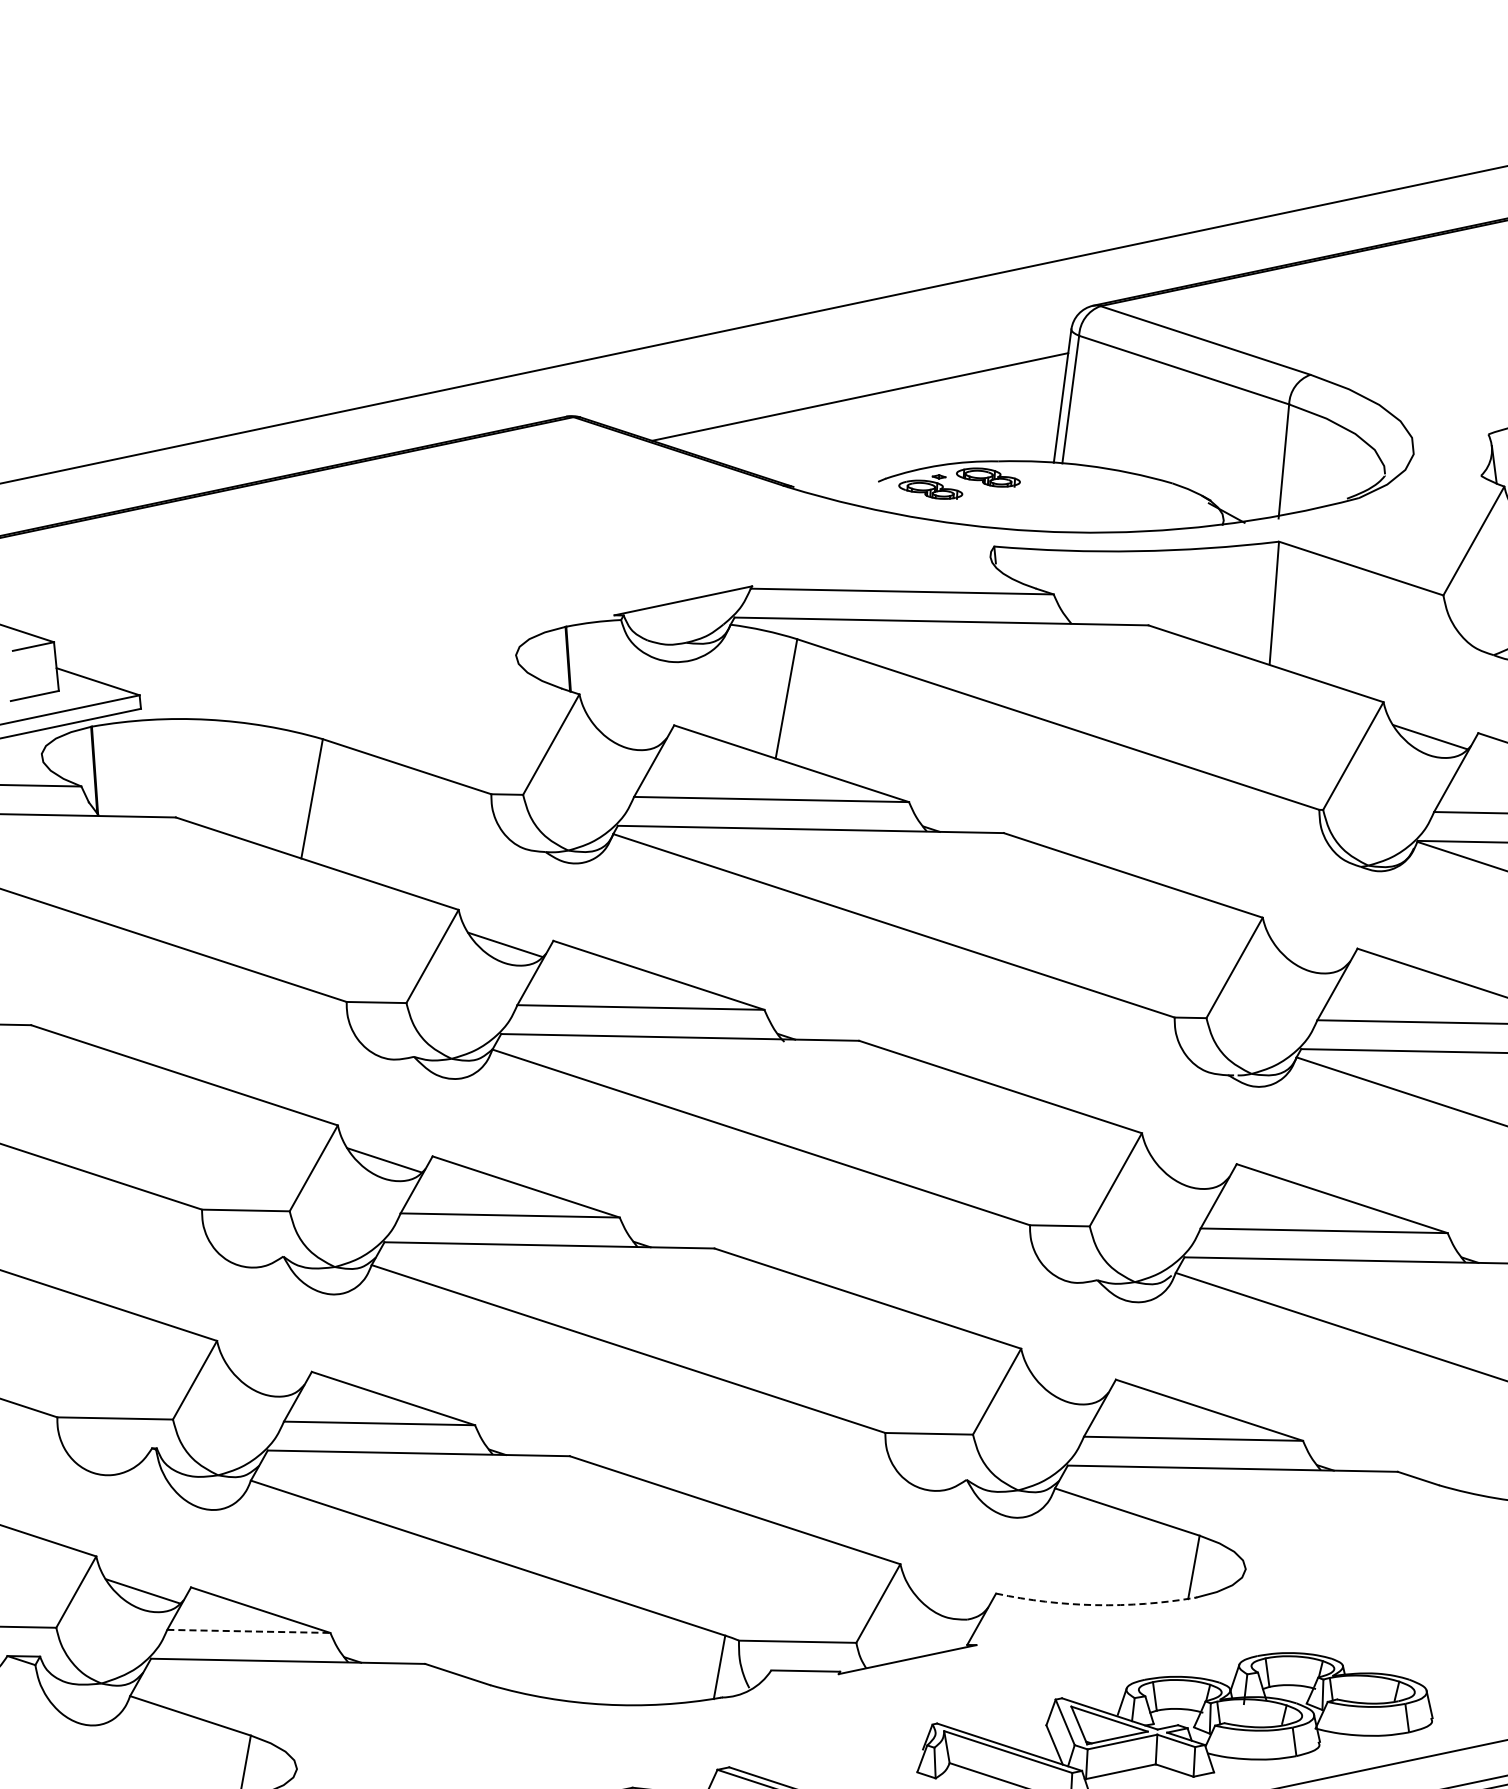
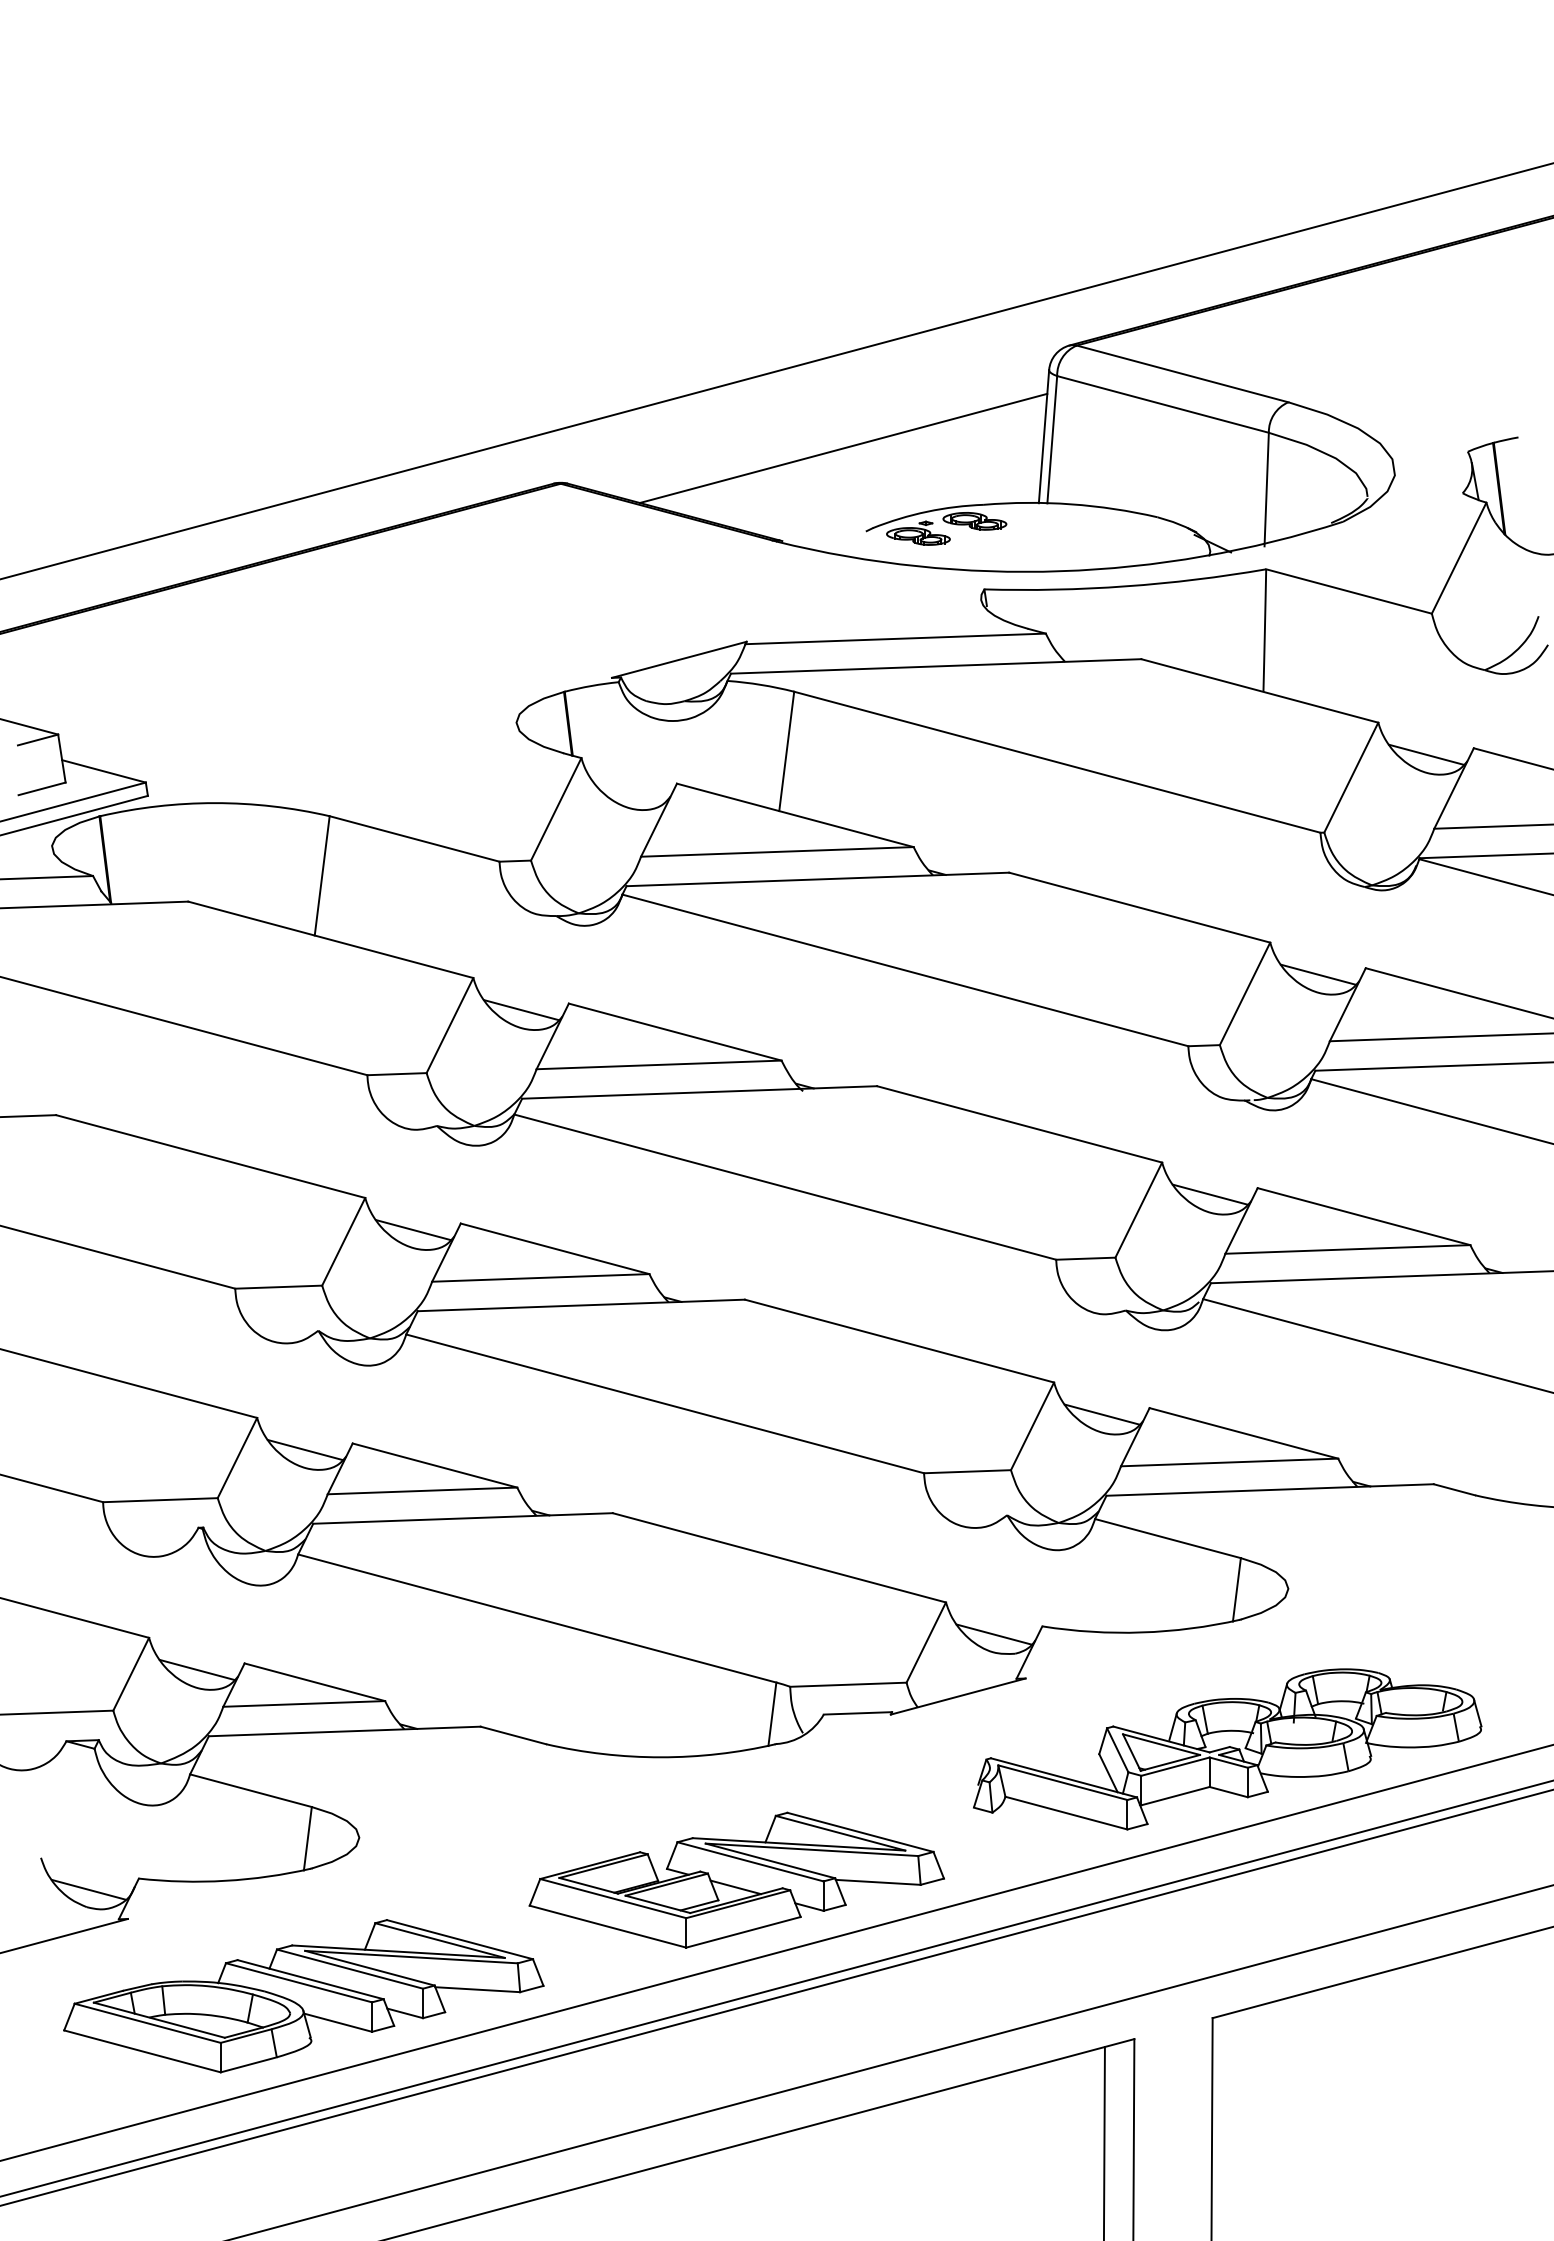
line: (1308, 952) -> (1317, 974), added
line: (1187, 1167) -> (1209, 1194), added
line: (262, 1376) -> (304, 1450), added
line: (1067, 1383) -> (1101, 1414), added
line: (947, 1599) -> (994, 1634), added
arc: (1095, 1605) -> (1141, 1632), dashed -> solid
line: (249, 1630) -> (304, 1703), dashed -> solid

